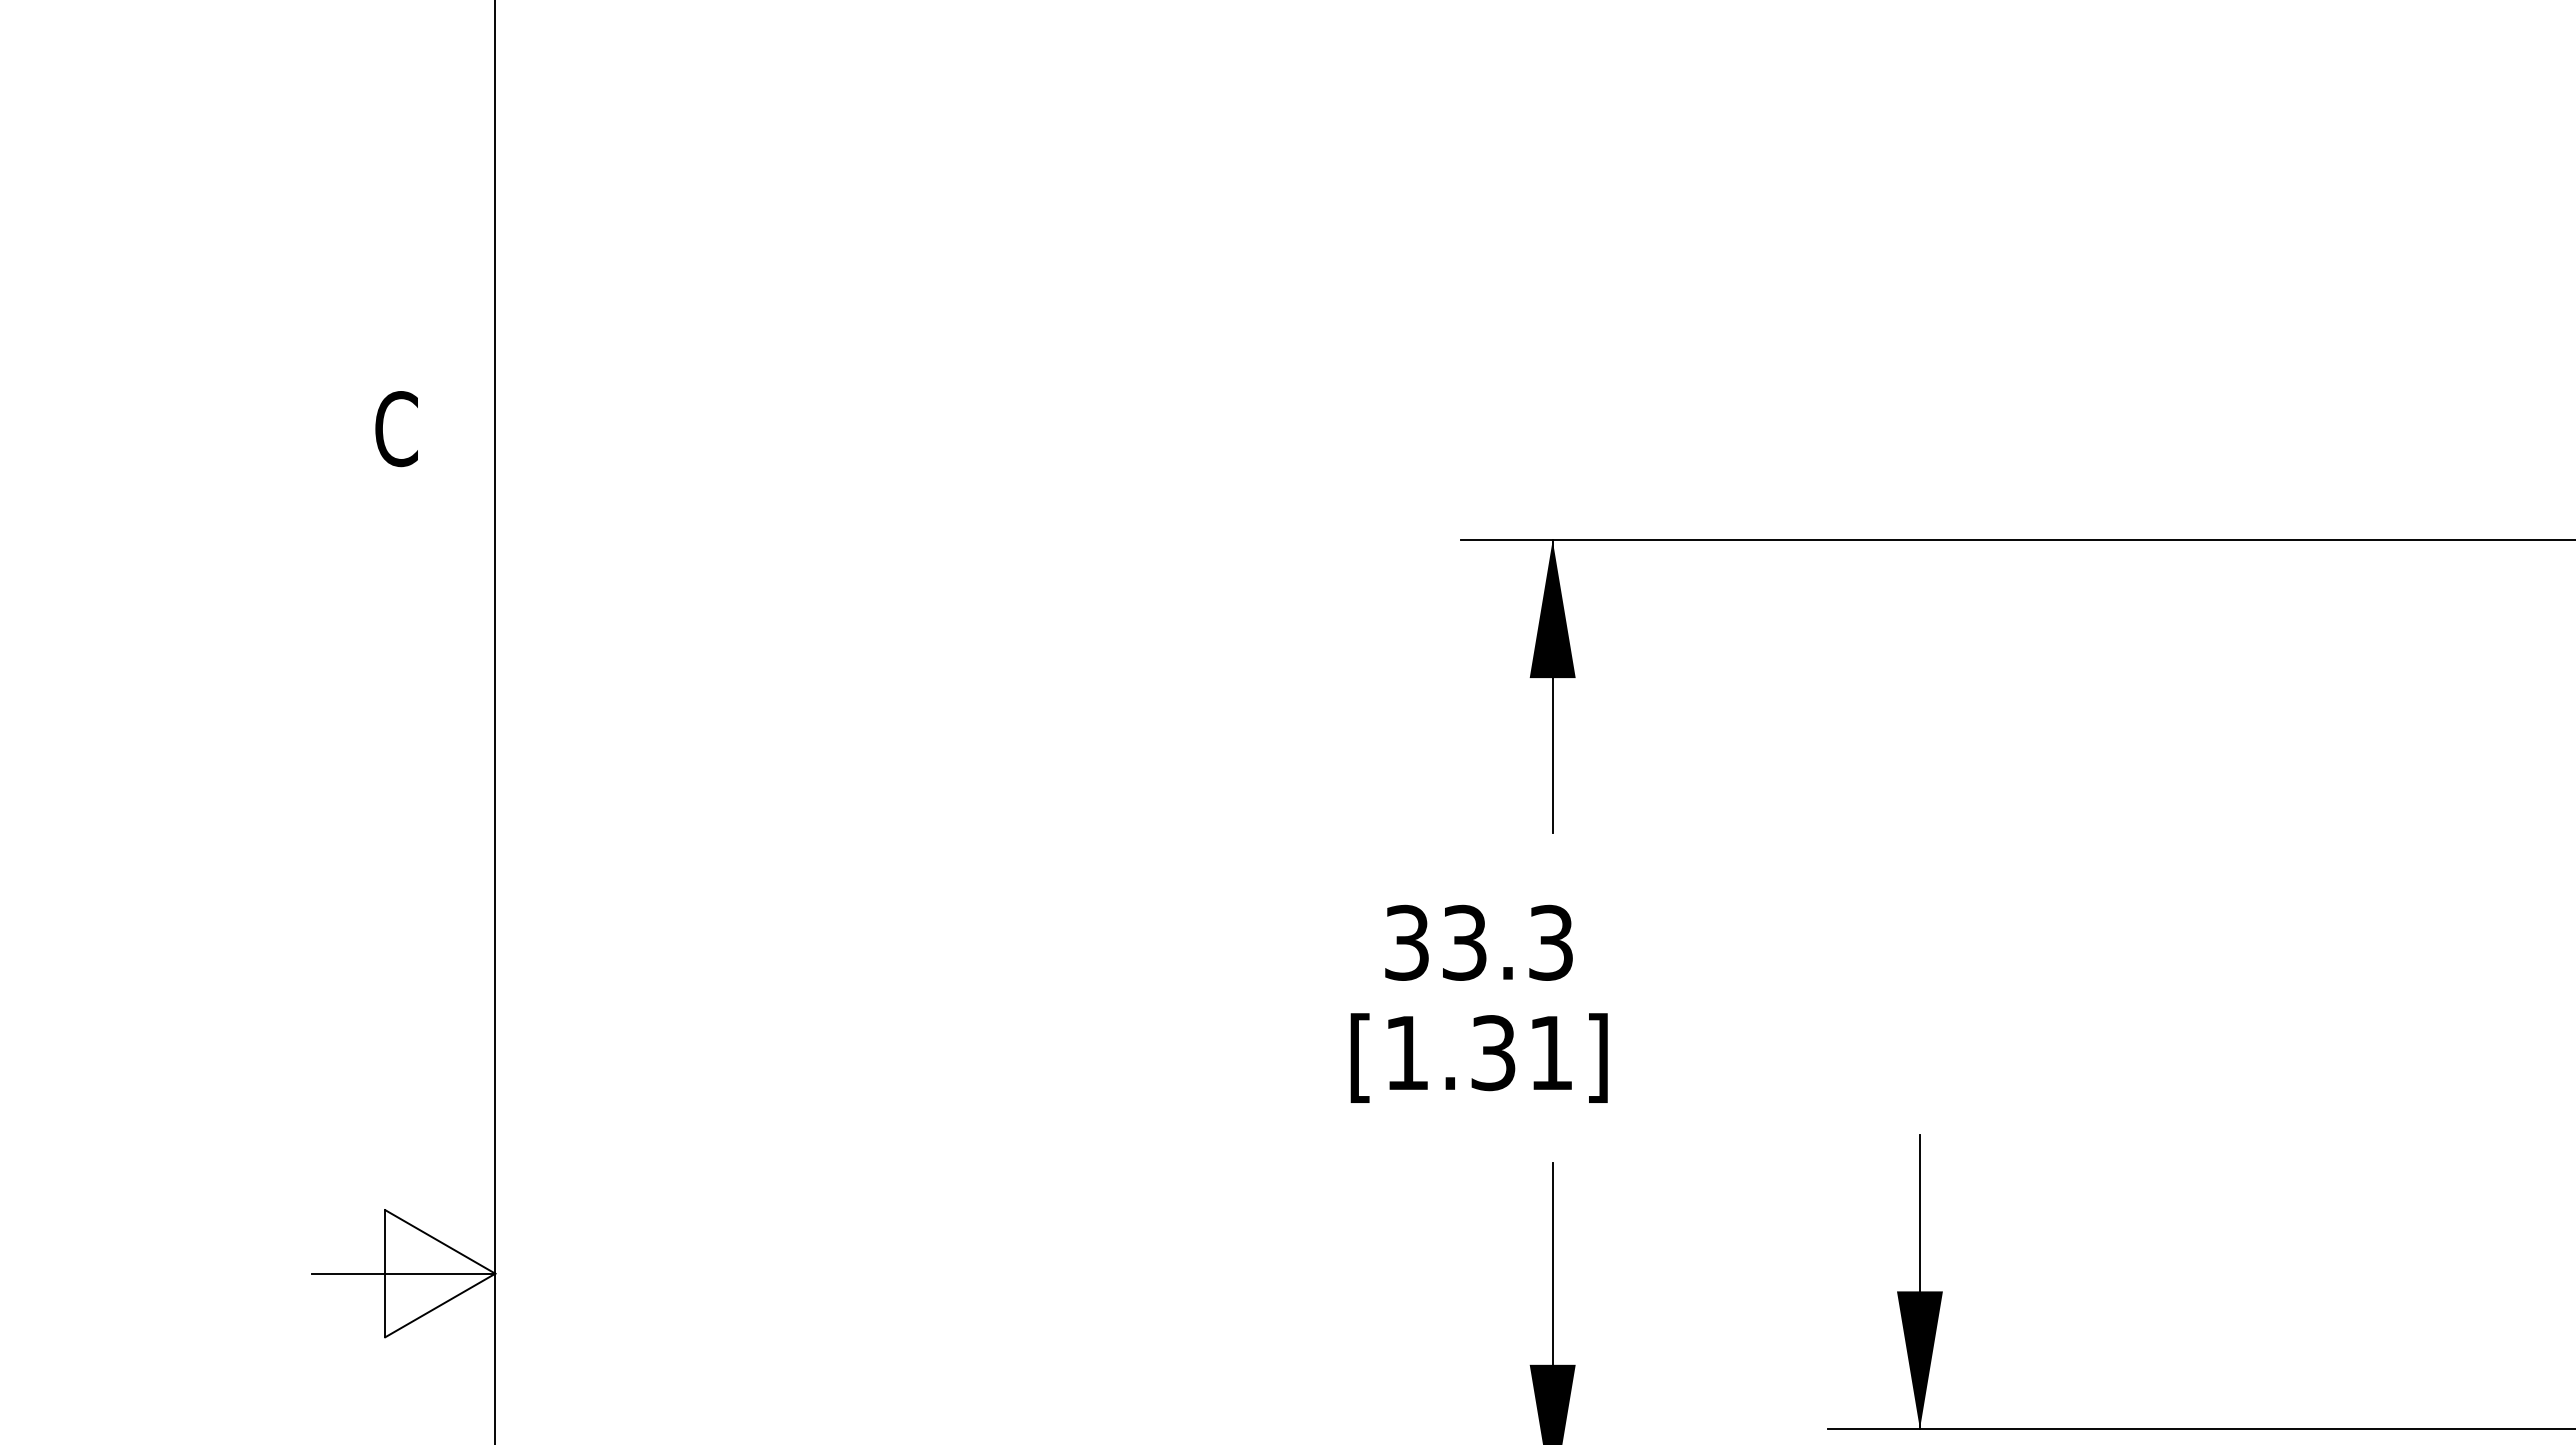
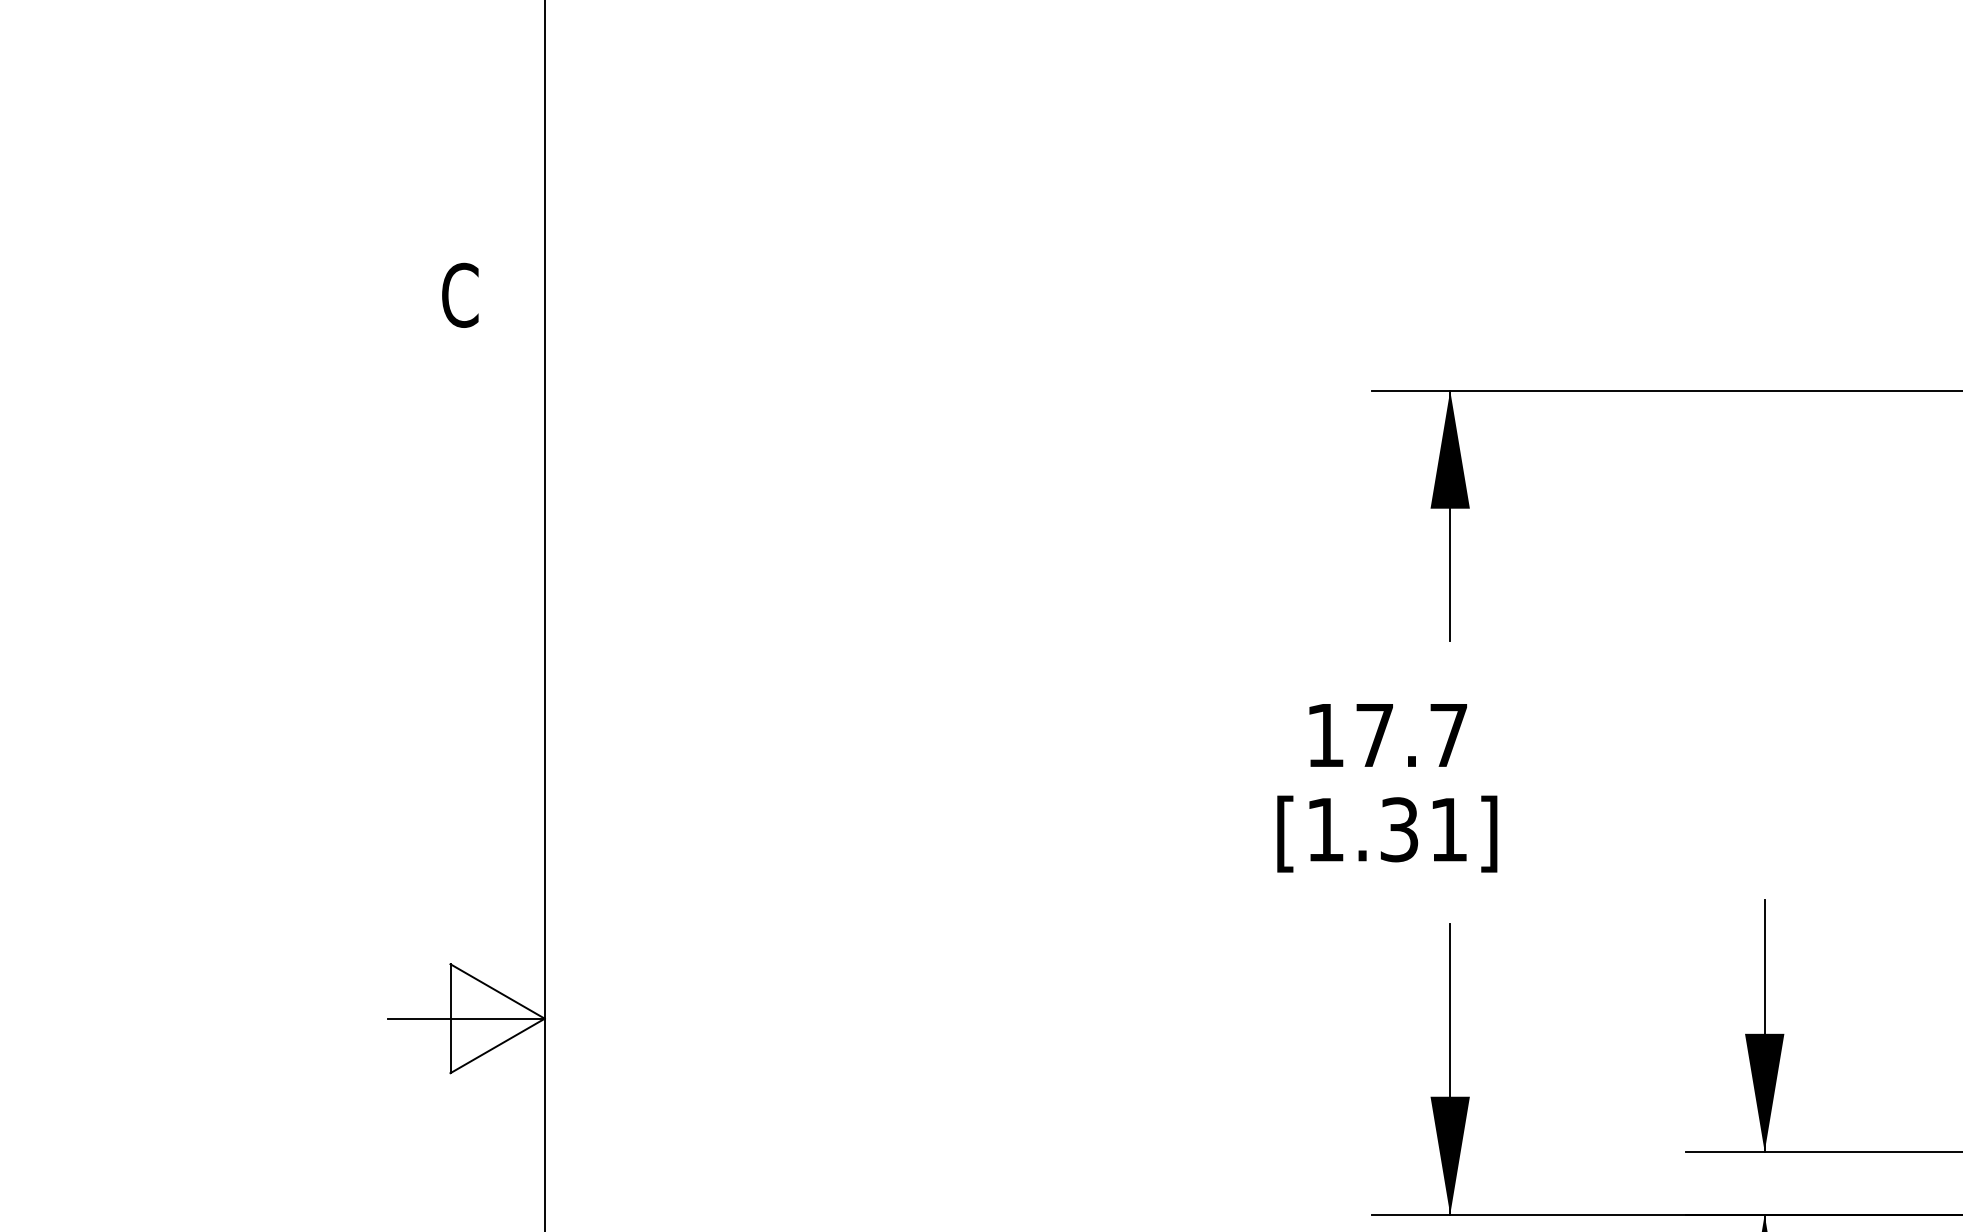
text: (1478, 942) -> (1386, 735), 33.3 -> 17.7

